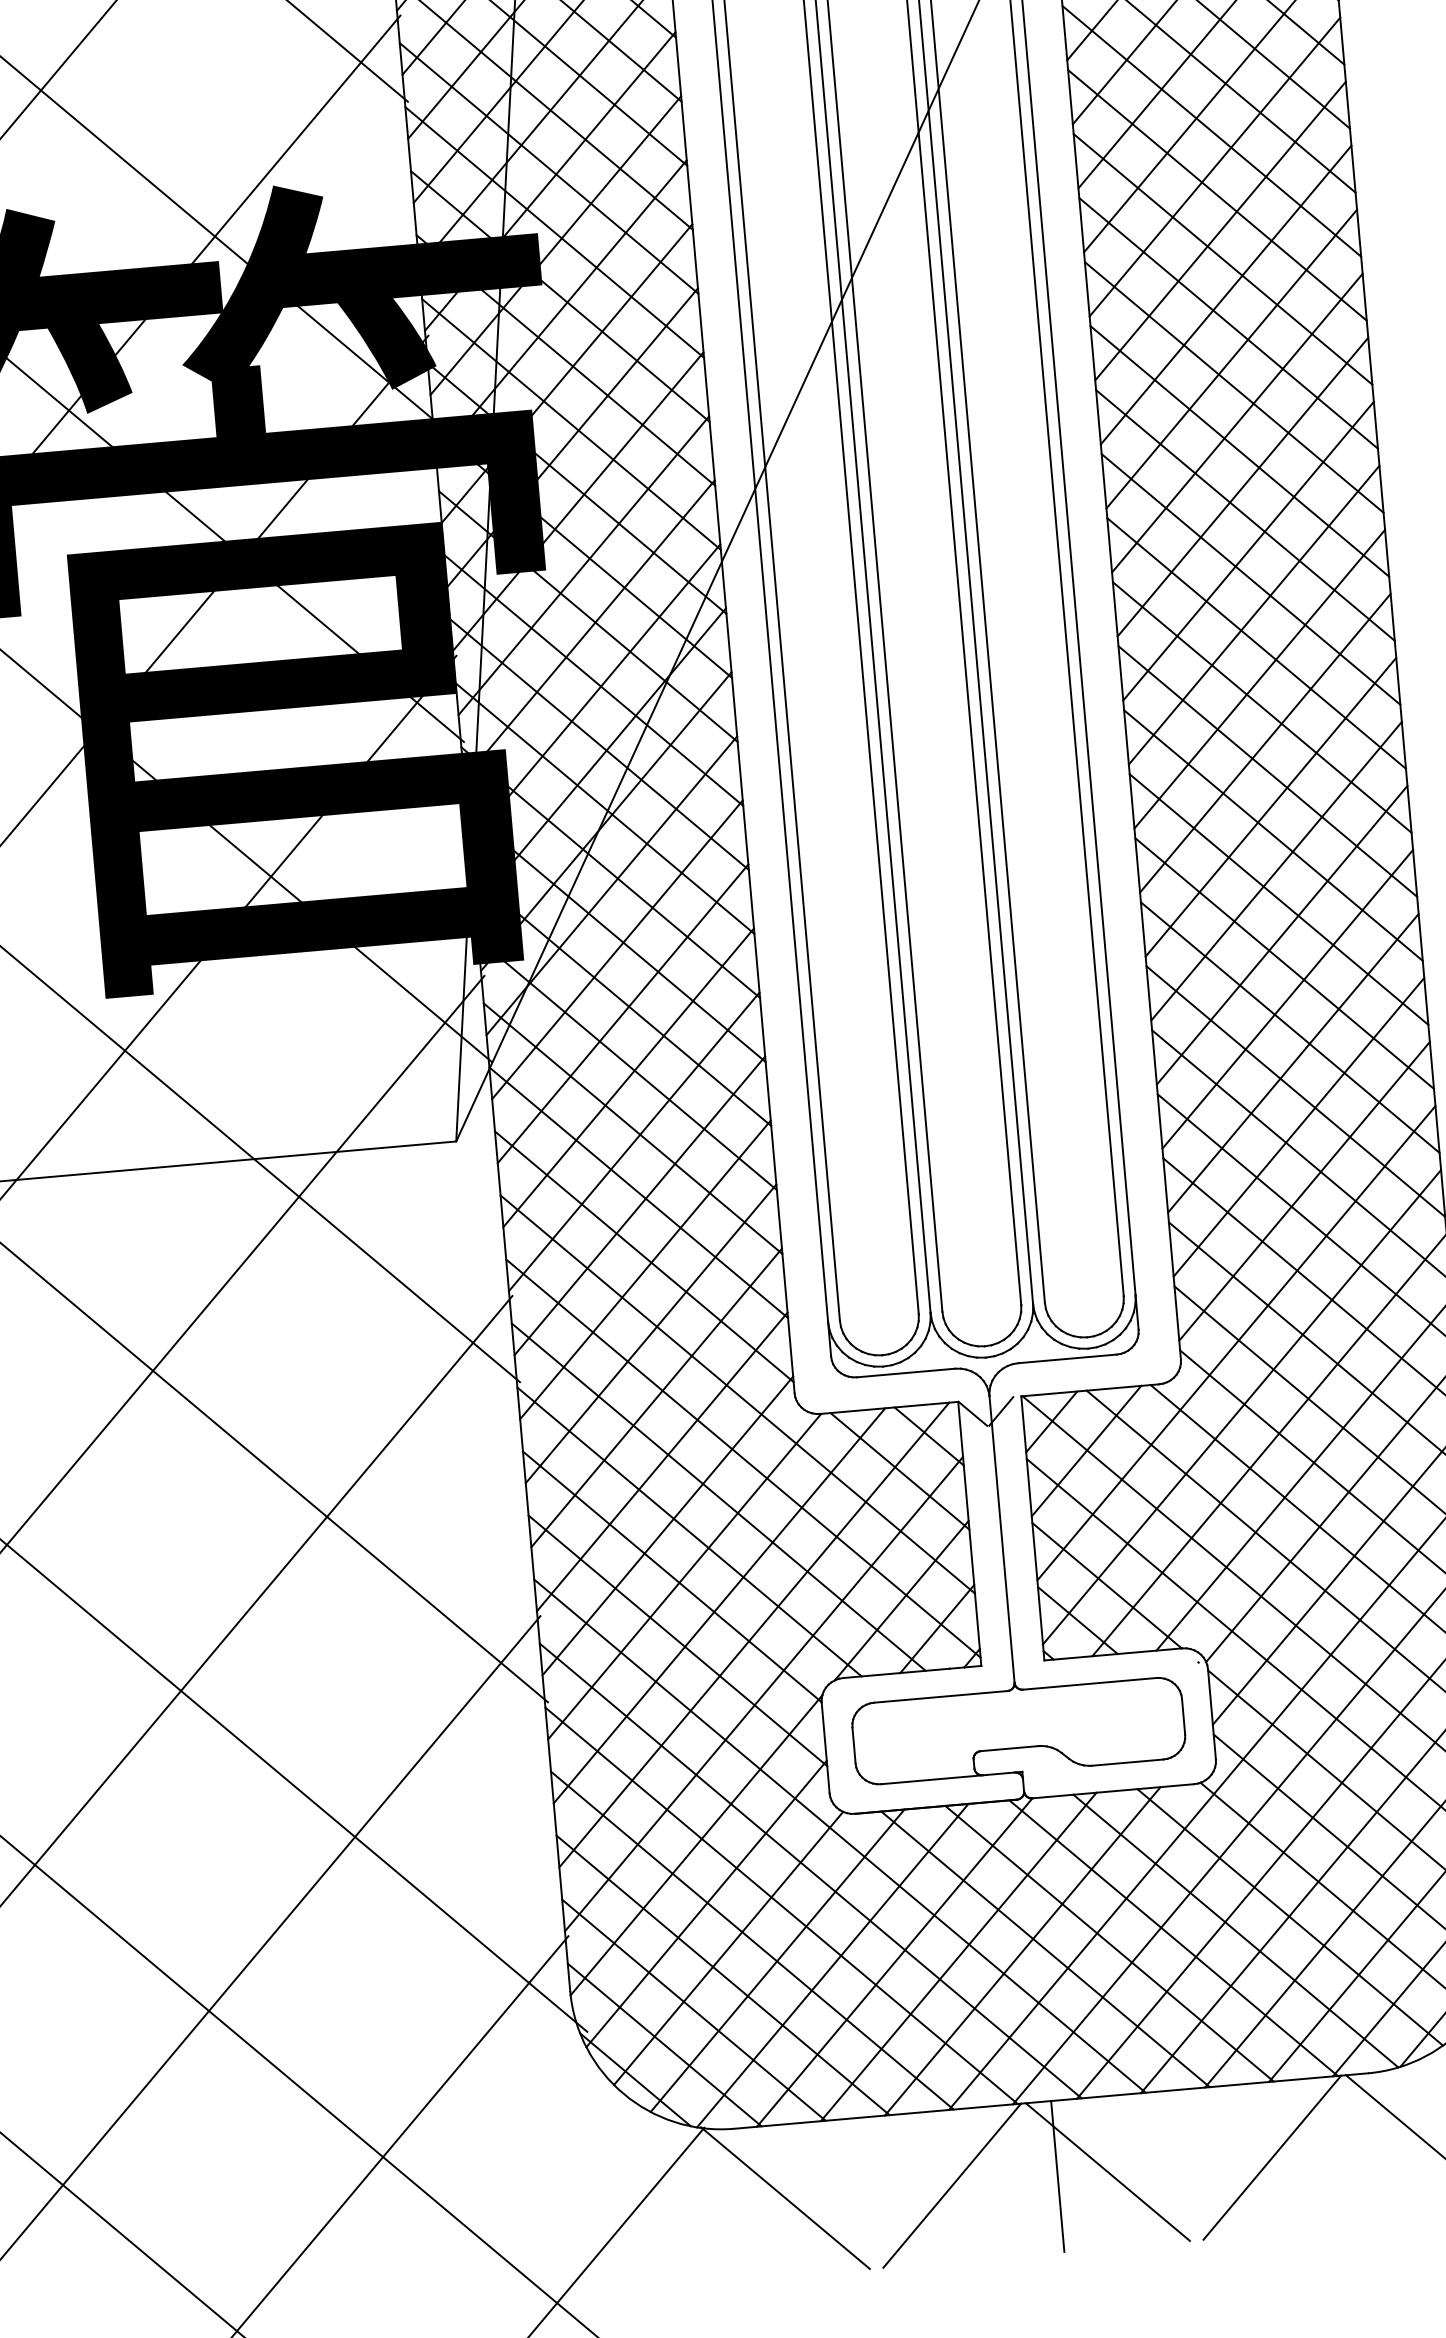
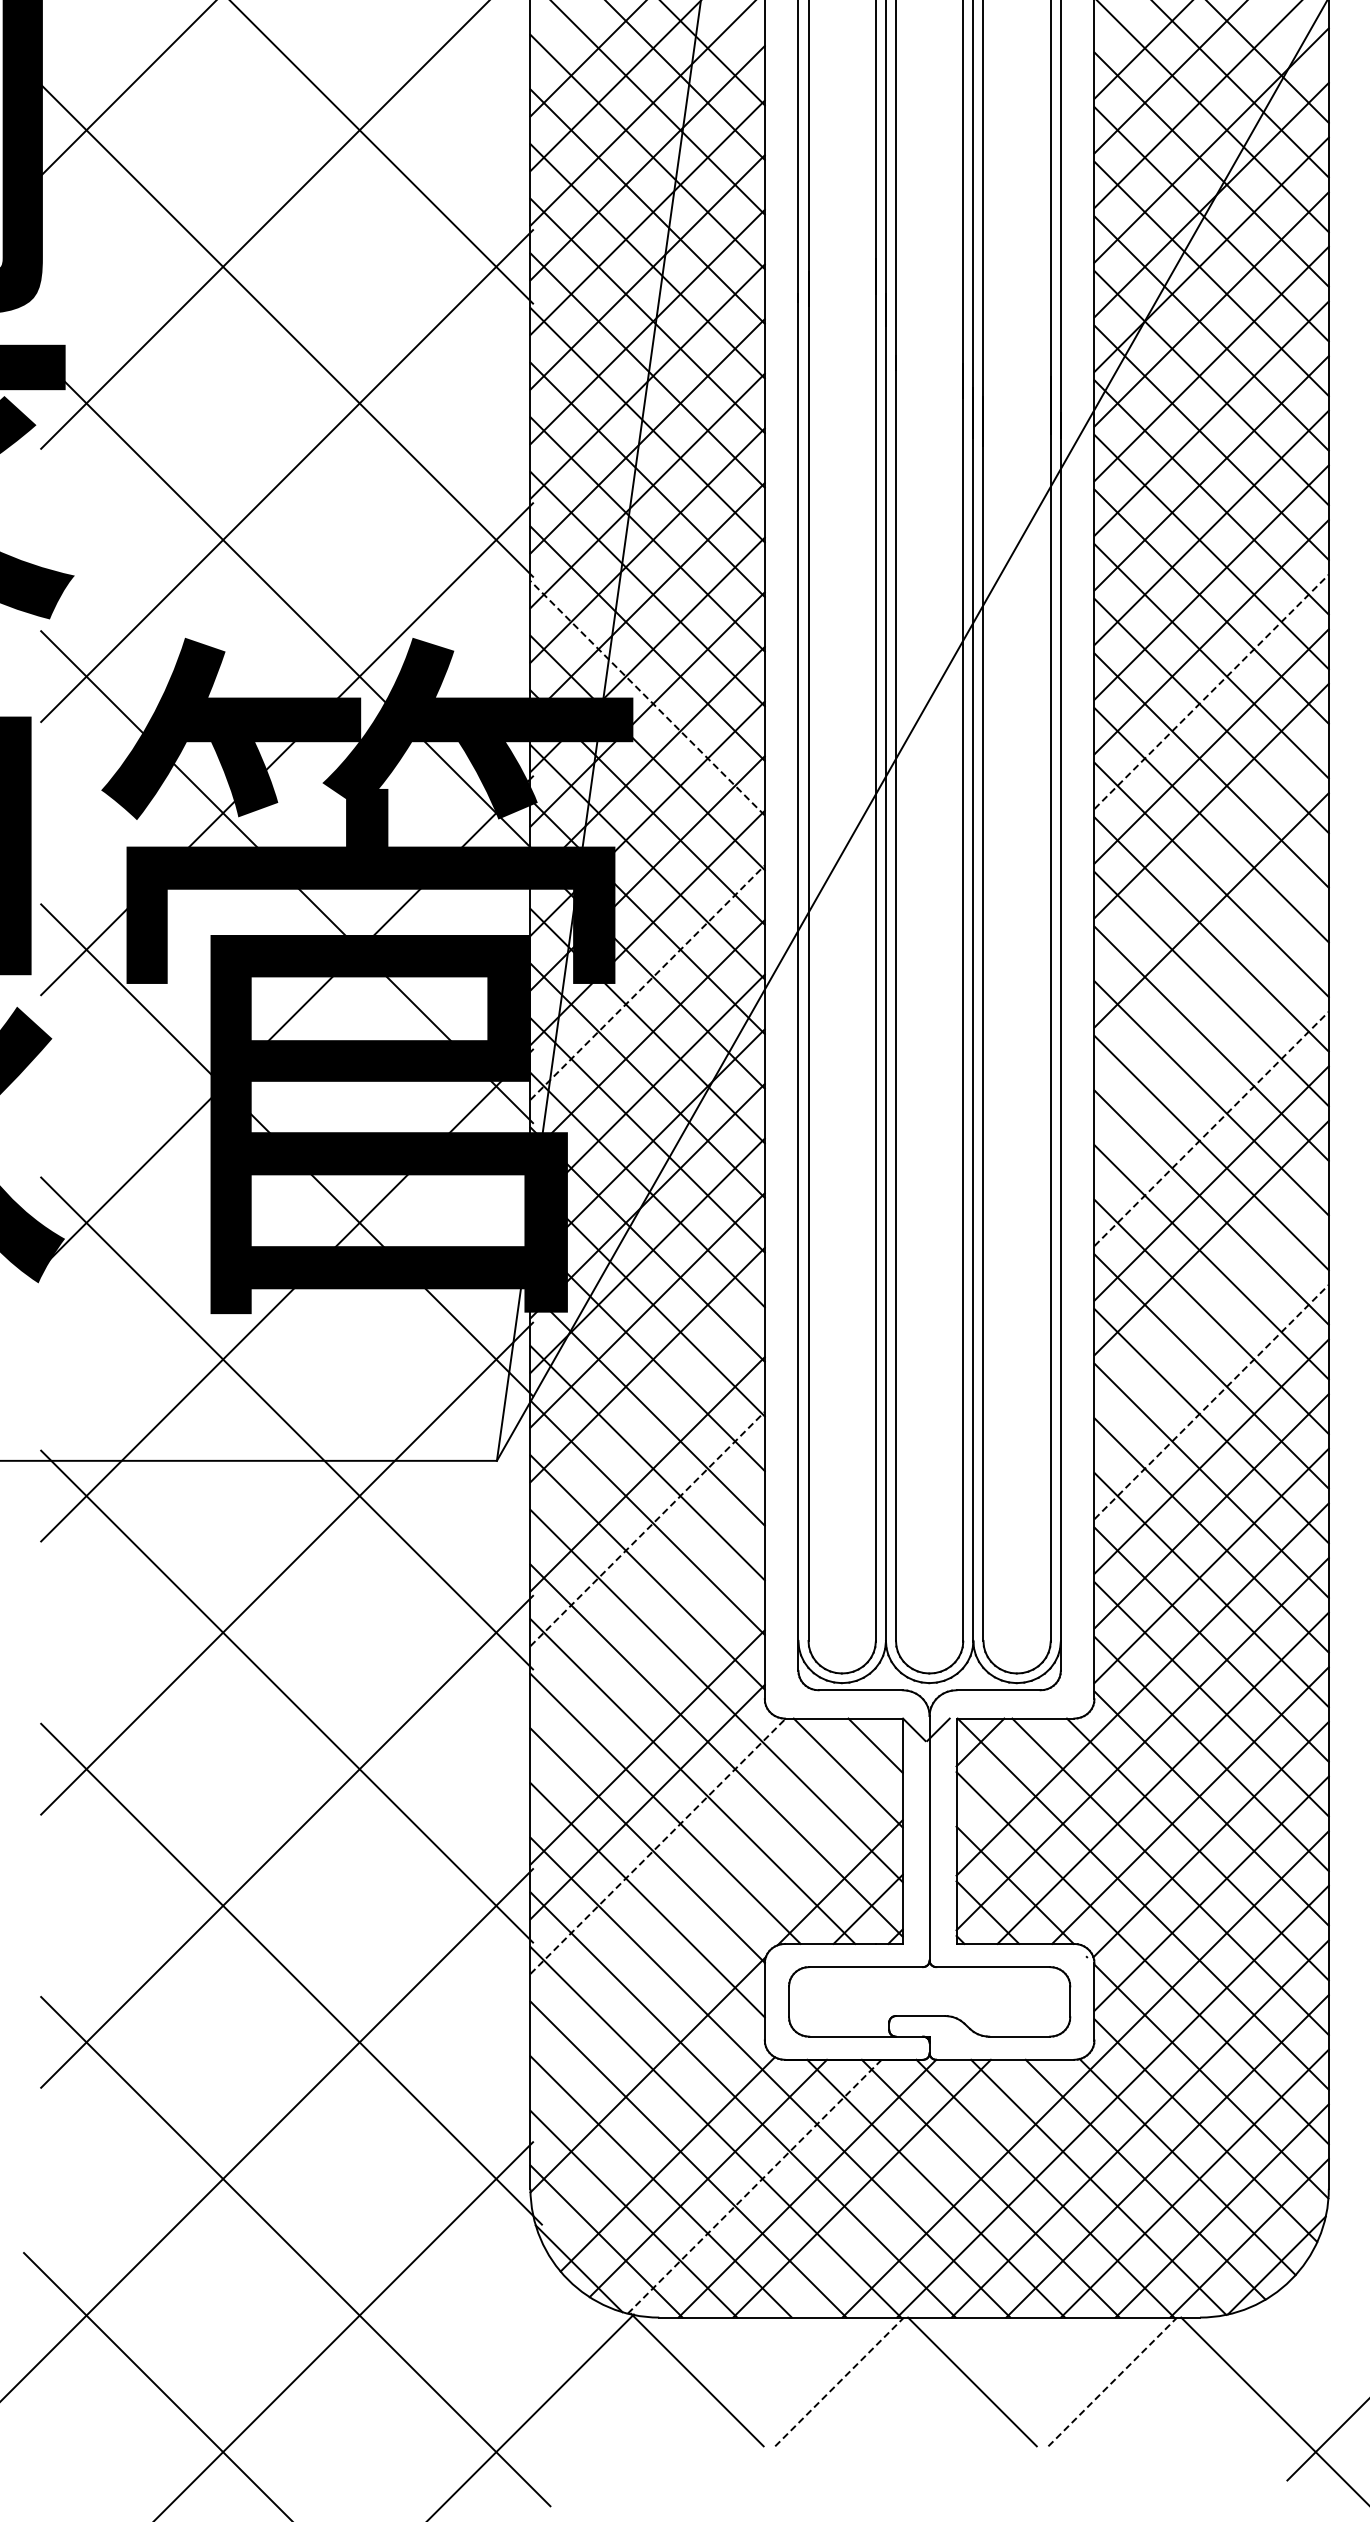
line: (1214, 166) -> (1211, 691), solid -> dashed
line: (554, 232) -> (647, 698), solid -> dashed
line: (1231, 358) -> (1211, 855), removed
line: (1242, 486) -> (1211, 964), removed
line: (1248, 551) -> (1211, 1019), removed
line: (583, 565) -> (647, 982), solid -> dashed
line: (1254, 615) -> (1211, 1074), removed
line: (1259, 678) -> (1211, 1128), solid -> dashed
line: (1276, 870) -> (1211, 1292), removed
line: (1281, 935) -> (1211, 1347), removed
line: (1287, 999) -> (1211, 1402), solid -> dashed
line: (628, 1077) -> (647, 1419), removed
line: (639, 1205) -> (647, 1528), solid -> dashed
line: (645, 1269) -> (647, 1583), removed
line: (650, 1334) -> (647, 1638), removed
line: (656, 1397) -> (647, 1692), removed
line: (1086, 1450) -> (1007, 1769), removed
line: (685, 1576) -> (658, 1846), solid -> dashed
line: (719, 1605) -> (685, 1873), removed
line: (753, 1634) -> (712, 1900), removed
line: (763, 1693) -> (716, 1951), removed
line: (706, 1903) -> (652, 2124), removed
line: (1022, 1951) -> (916, 2188), removed
line: (832, 1965) -> (754, 2186), solid -> dashed
line: (1273, 2157) -> (1113, 2381), solid -> dashed
line: (1057, 2175) -> (929, 2381), removed
line: (952, 2185) -> (839, 2381), solid -> dashed

